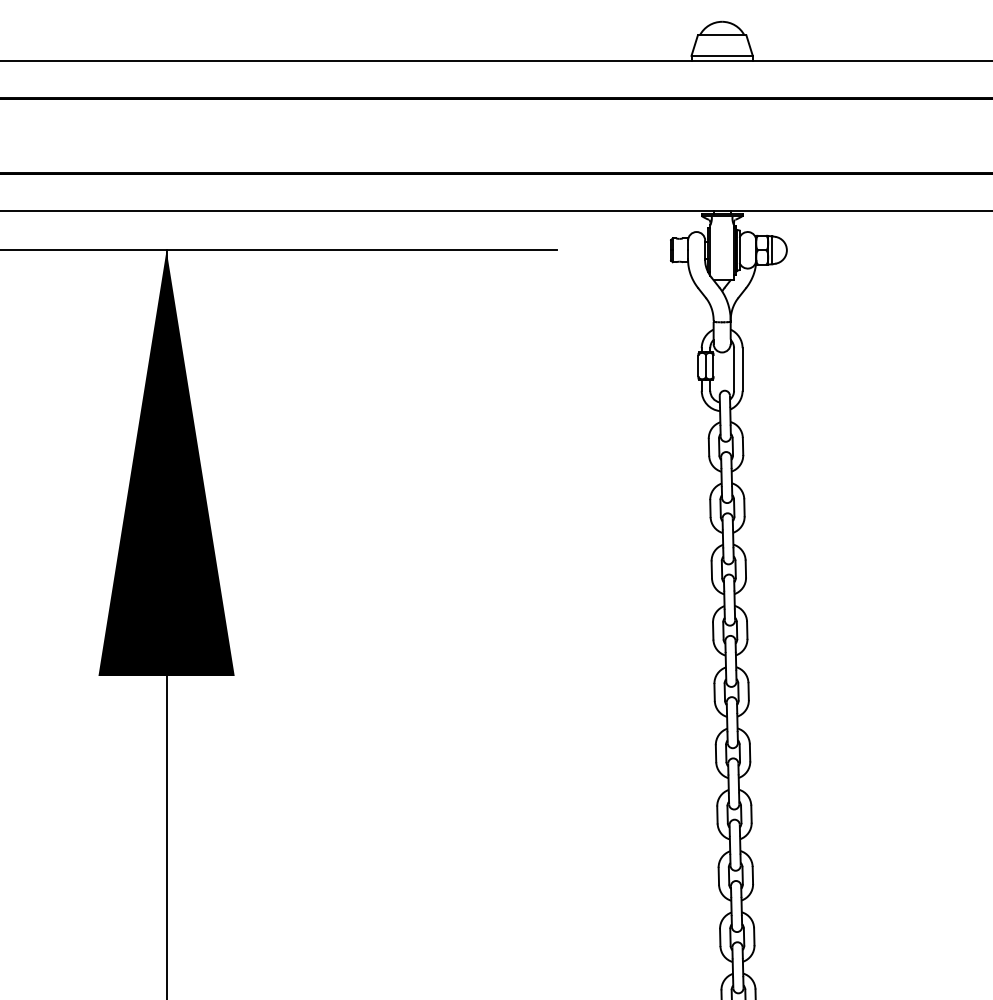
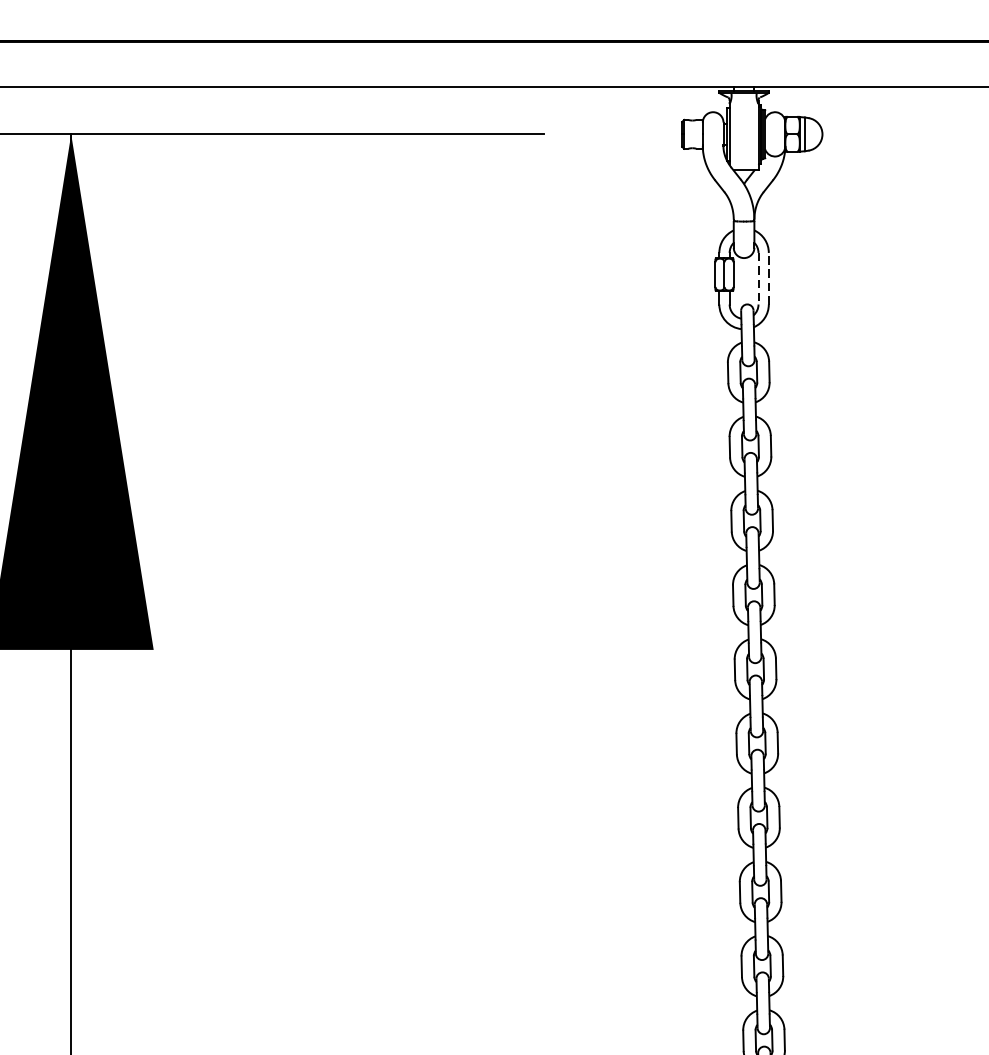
line: (742, 369) -> (768, 278), solid -> dashed
line: (734, 370) -> (759, 279), solid -> dashed

